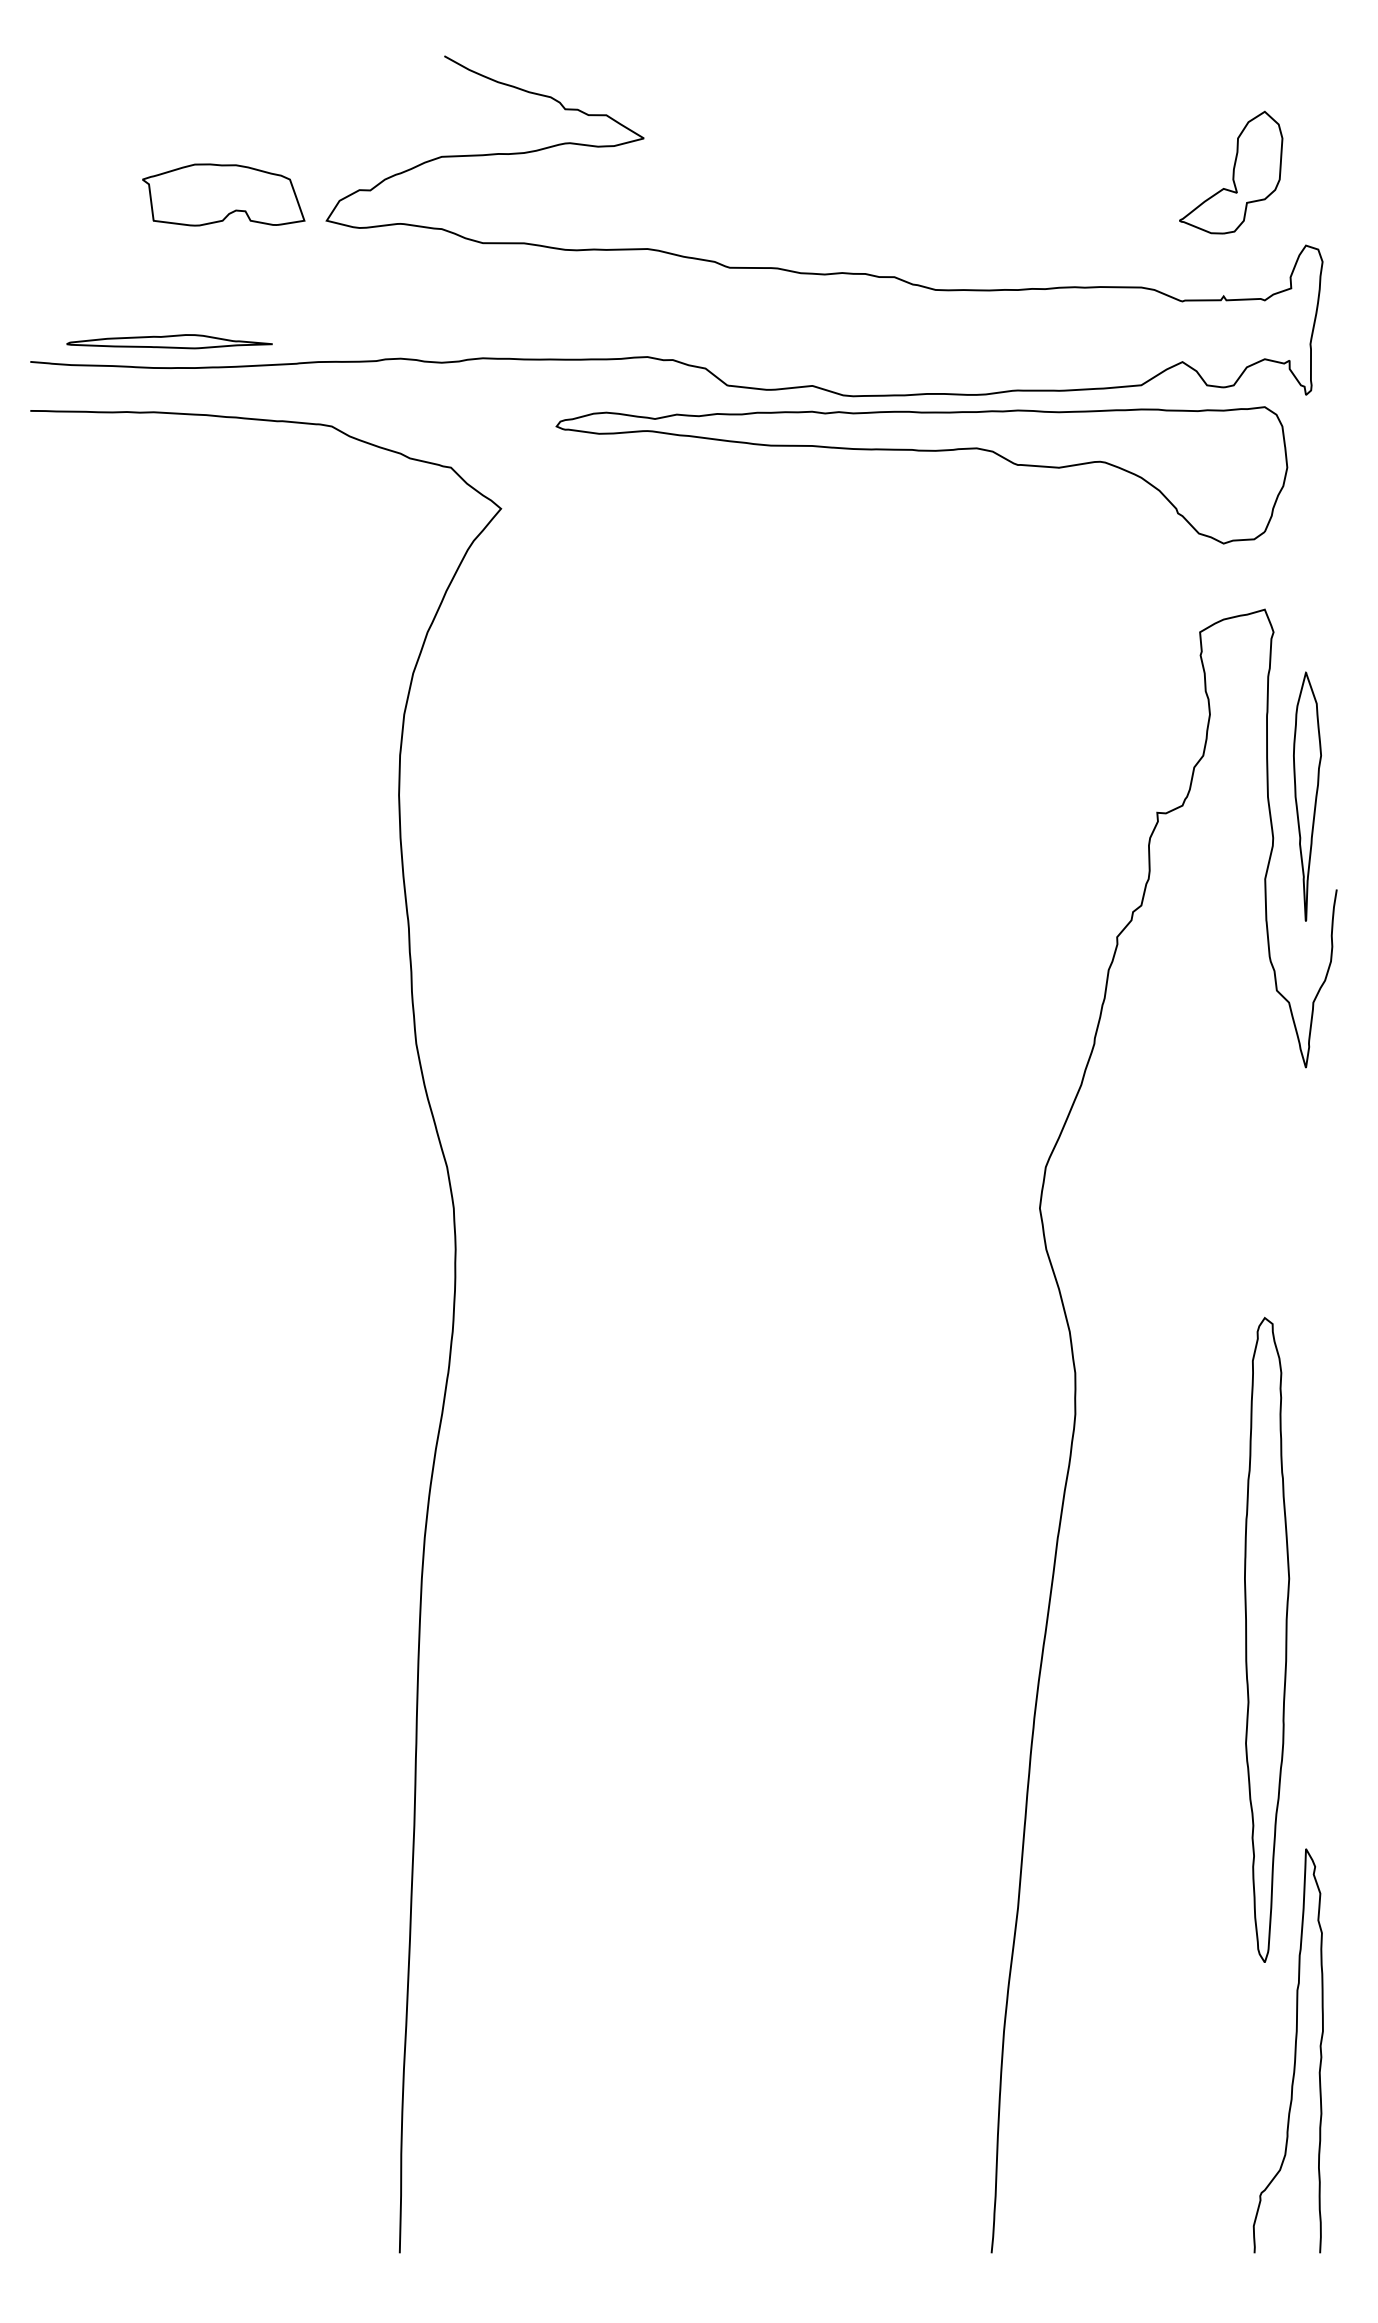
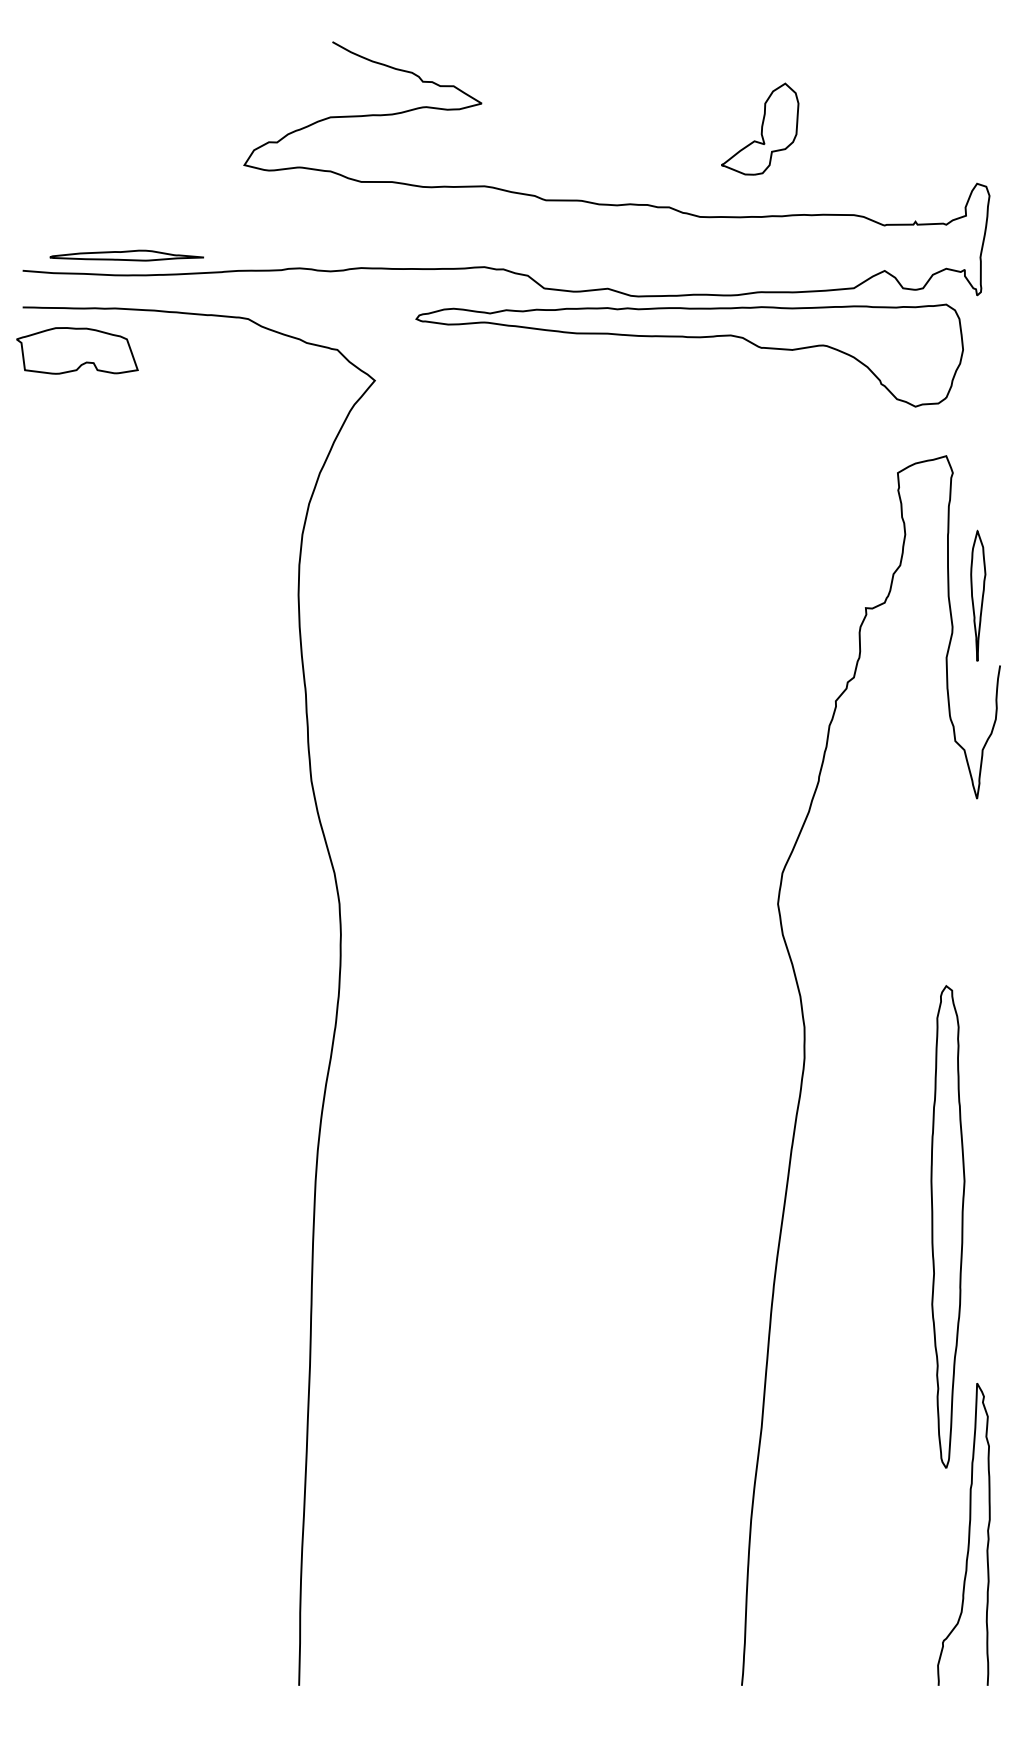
part: (1231, 171) -> (760, 128), moved
part: (223, 194) -> (77, 350), moved
part: (1307, 795) -> (978, 595), size x0.7

